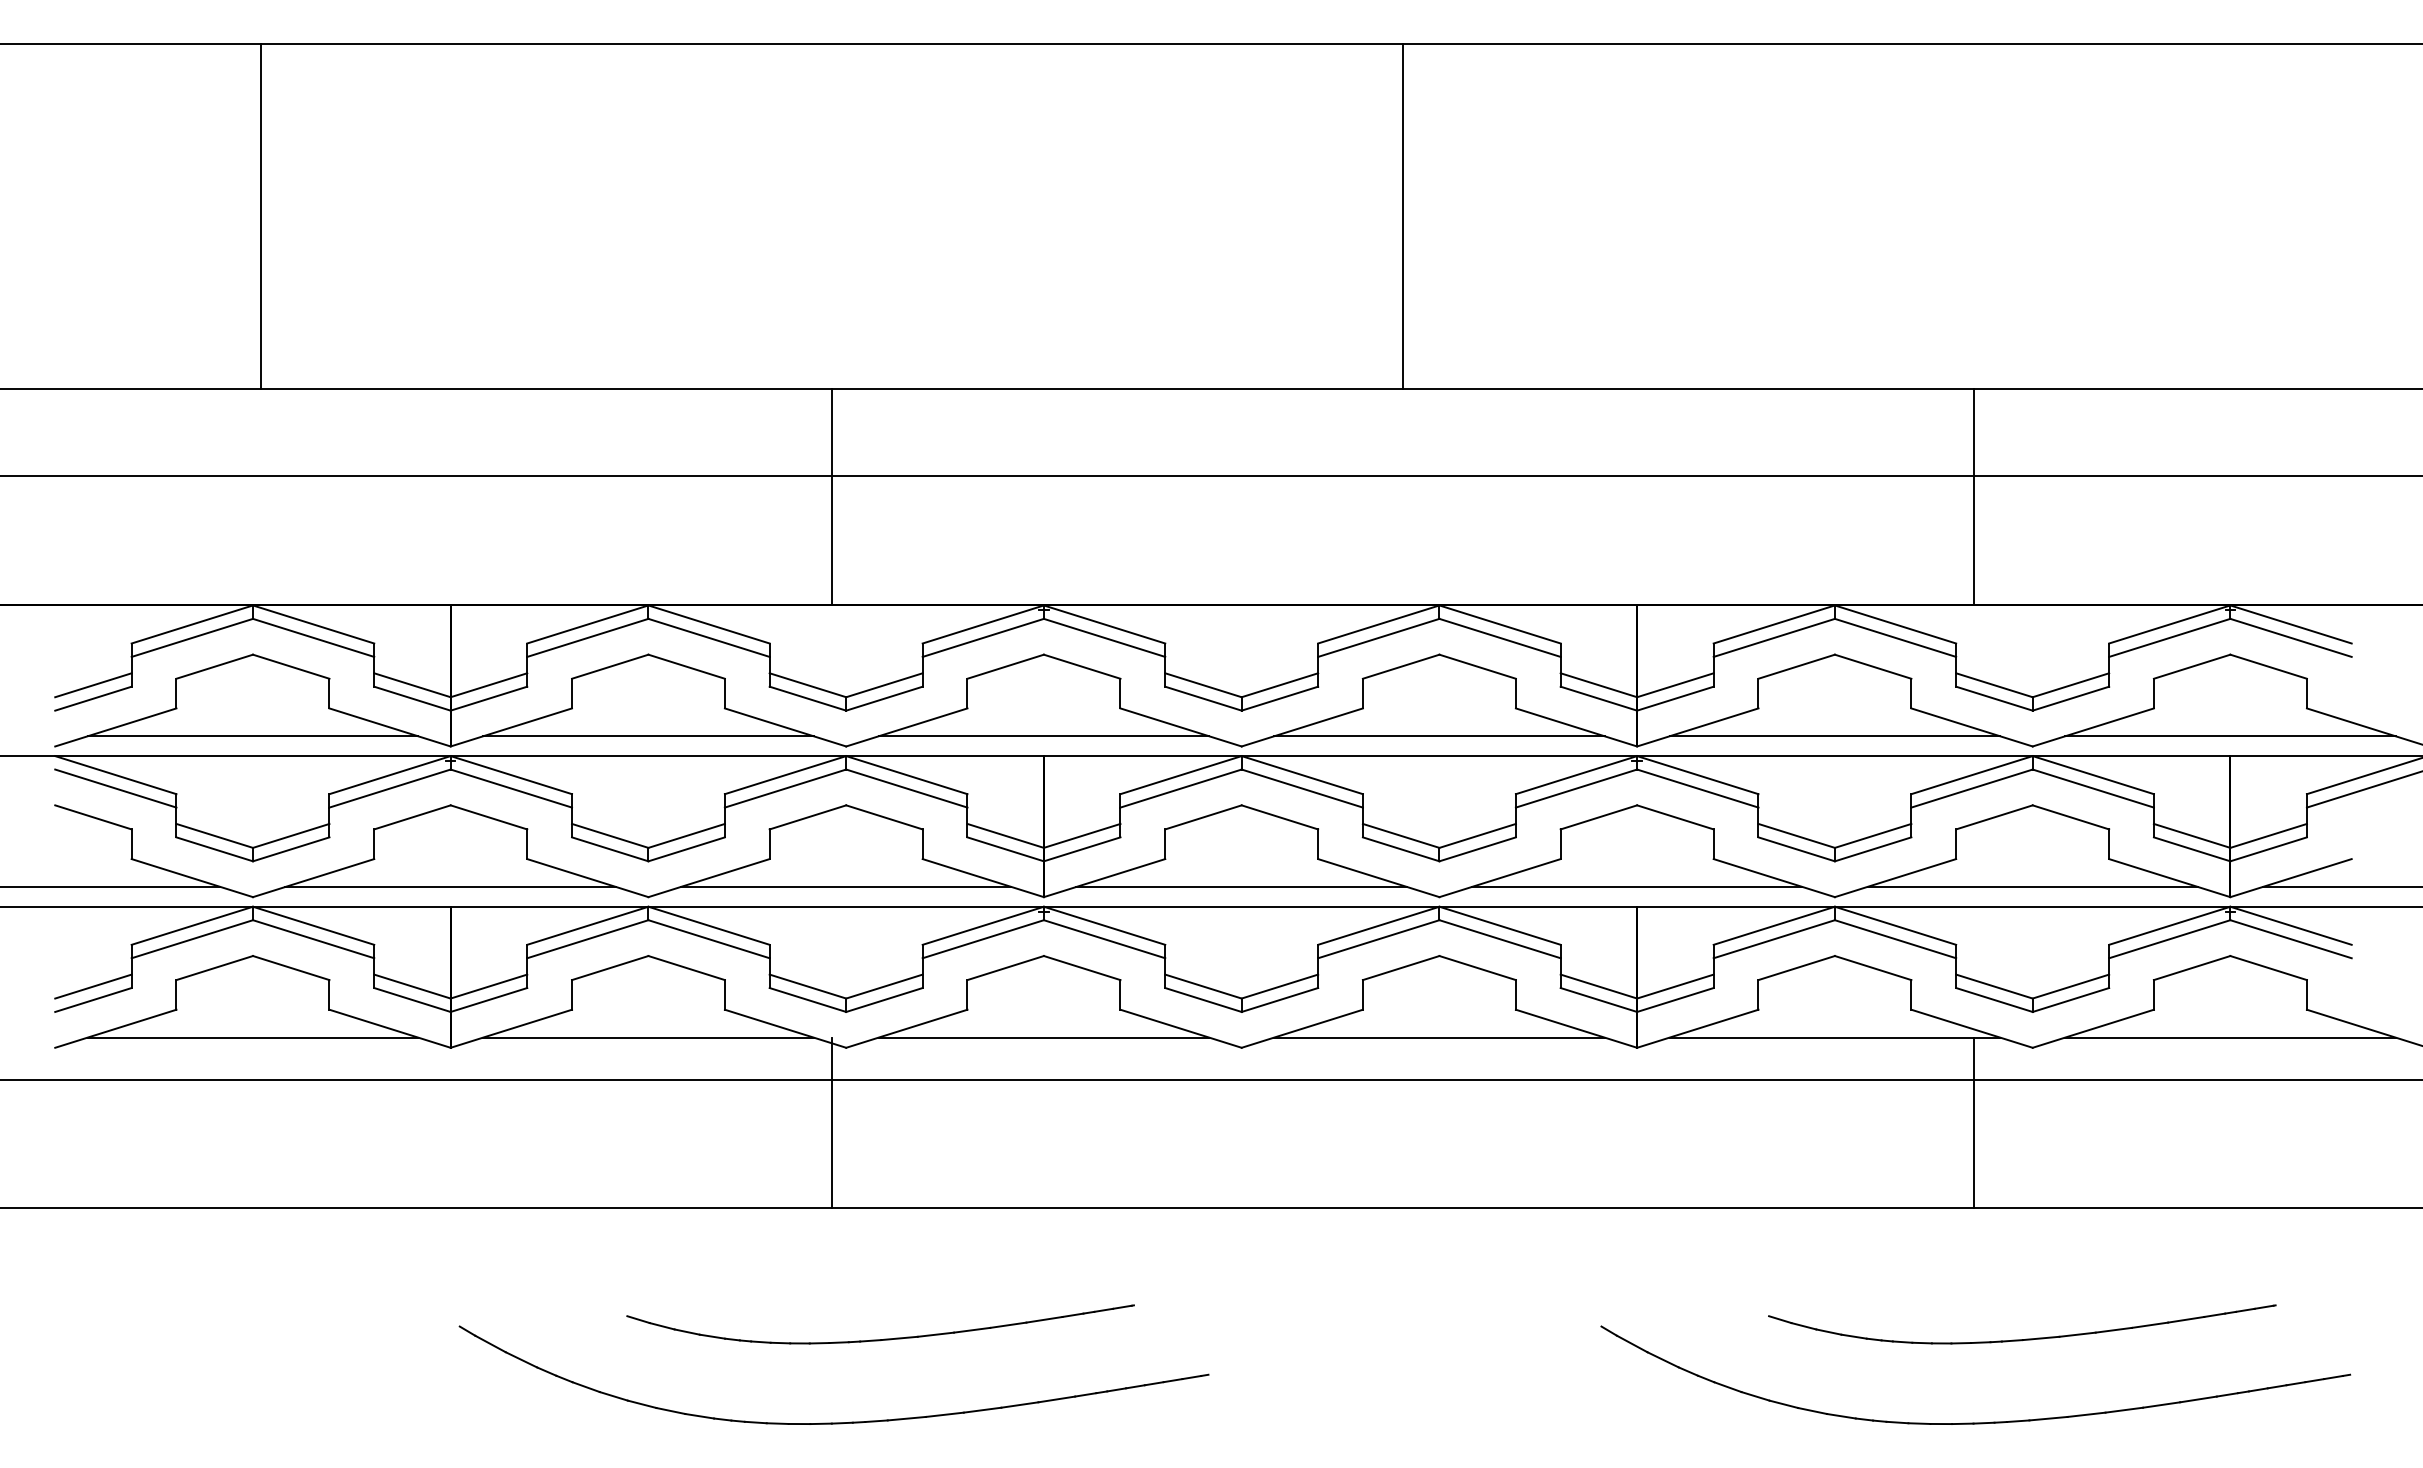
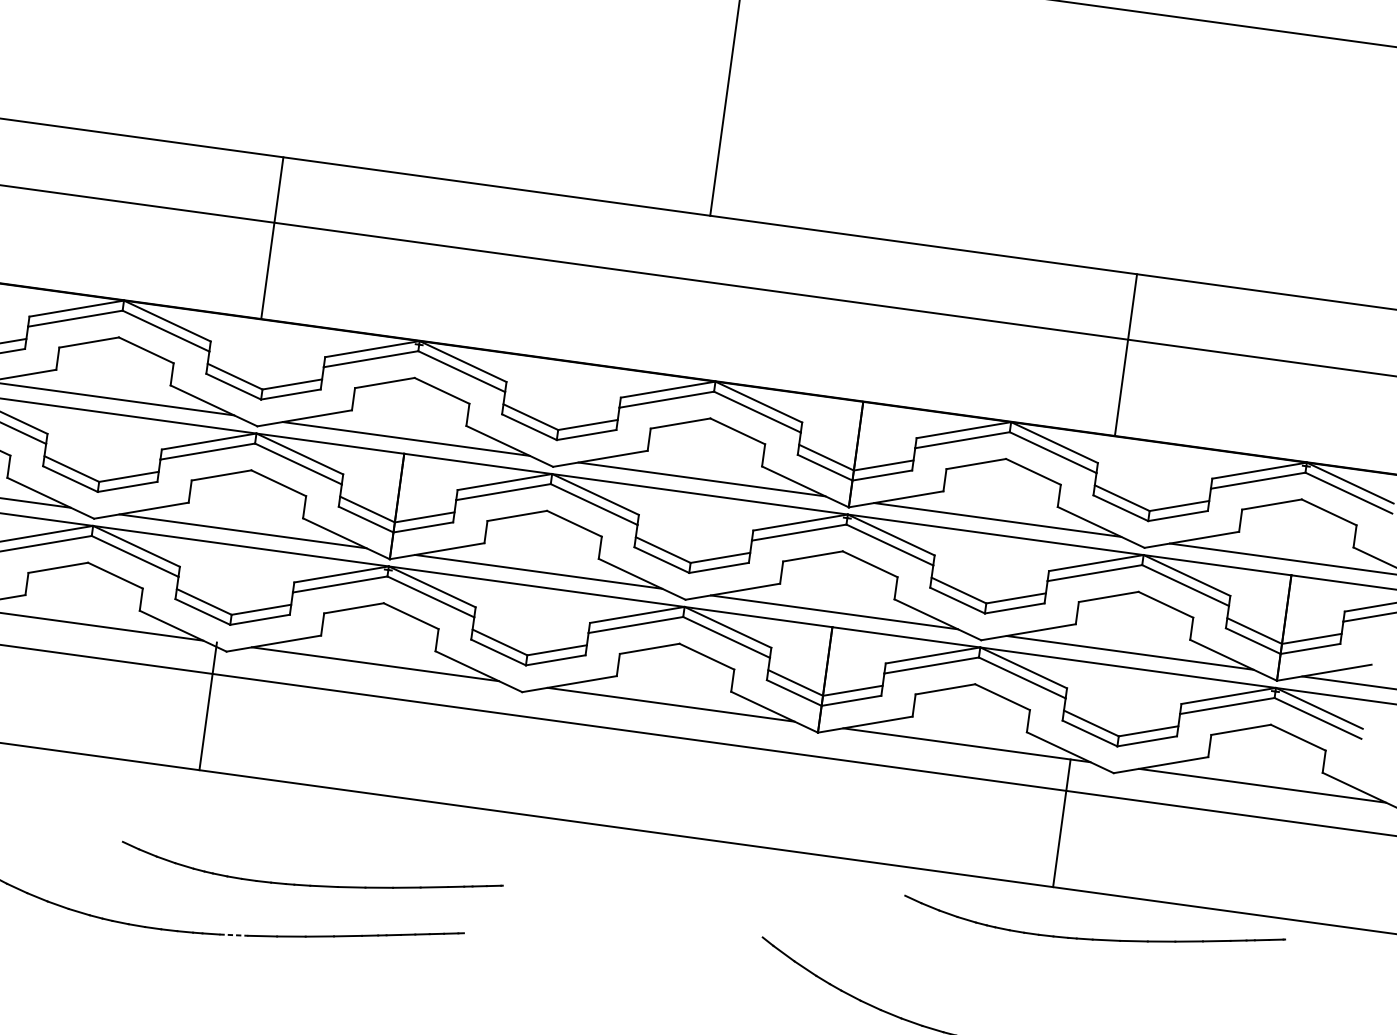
part: (884, 1338) -> (312, 884), moved
part: (2026, 1338) -> (1095, 938), moved
line: (907, 1418) -> (234, 935), solid -> dashed

